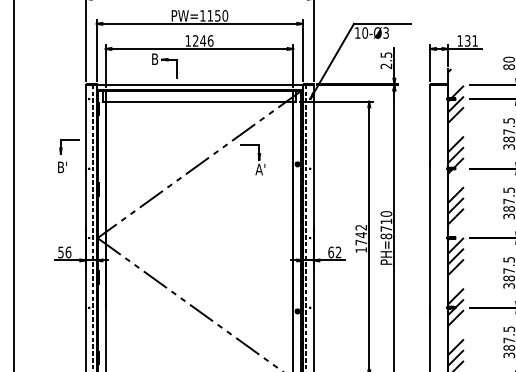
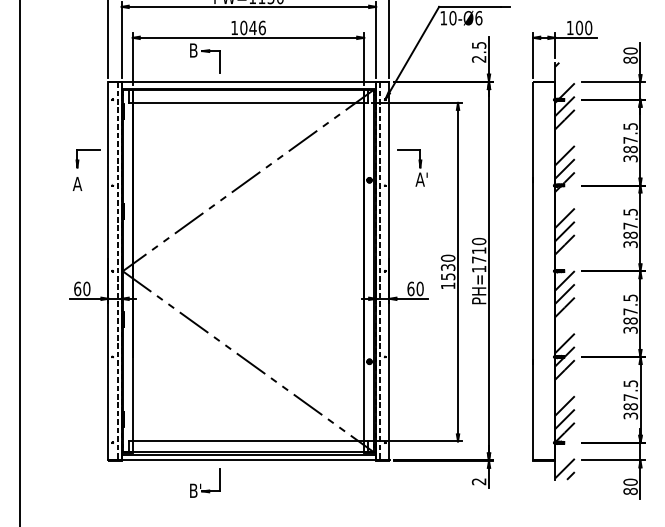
text: (385, 32) -> (478, 17), 10-Ø3 -> 10-Ø6
text: (195, 40) -> (243, 27), 1246 -> 1046
text: (470, 40) -> (583, 27), 131 -> 100
part: (258, 159) -> (419, 167), moved
text: (61, 166) -> (78, 183), B' -> A
text: (360, 235) -> (447, 267), 1742 -> 1530
text: (385, 235) -> (478, 268), PH=8710 -> PH=1710
text: (64, 252) -> (82, 288), 56 -> 60
text: (338, 252) -> (419, 288), 62 -> 60

